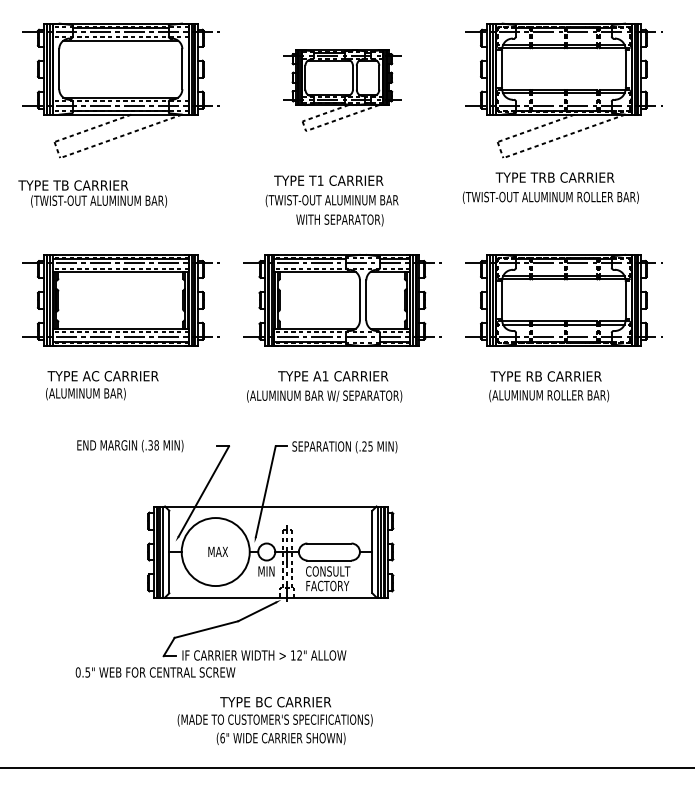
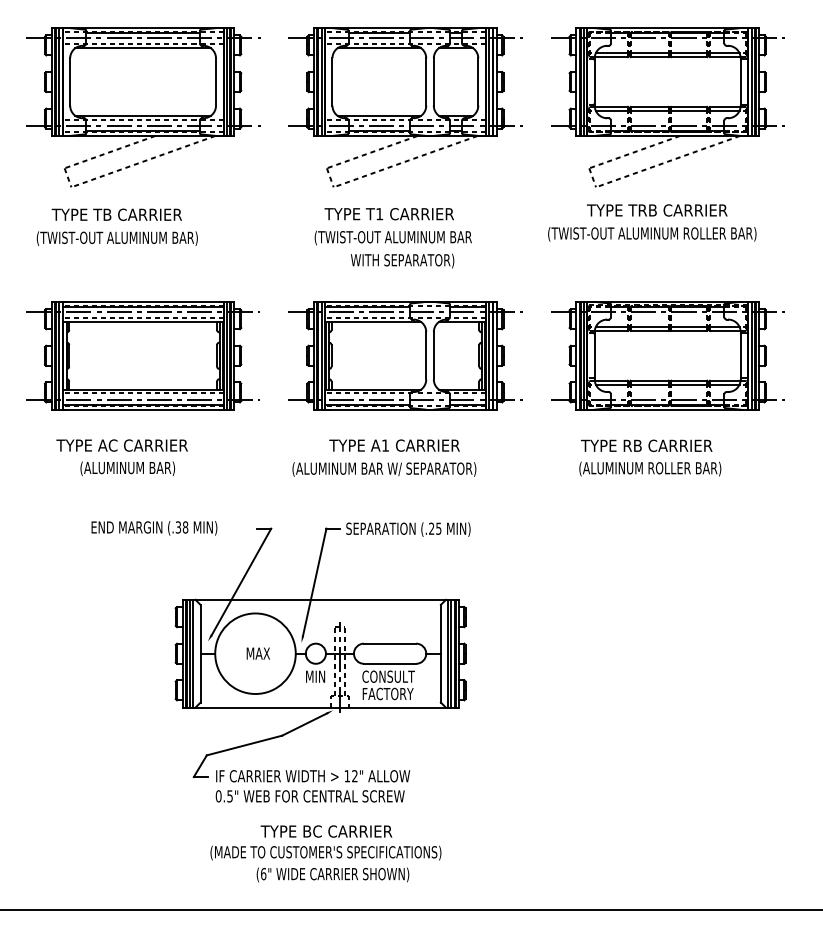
part: (342, 90) -> (405, 107), size x1.67
text: (73, 185) -> (116, 214), moved
text: (85, 393) -> (127, 468), moved
text: (154, 672) -> (309, 796), moved

